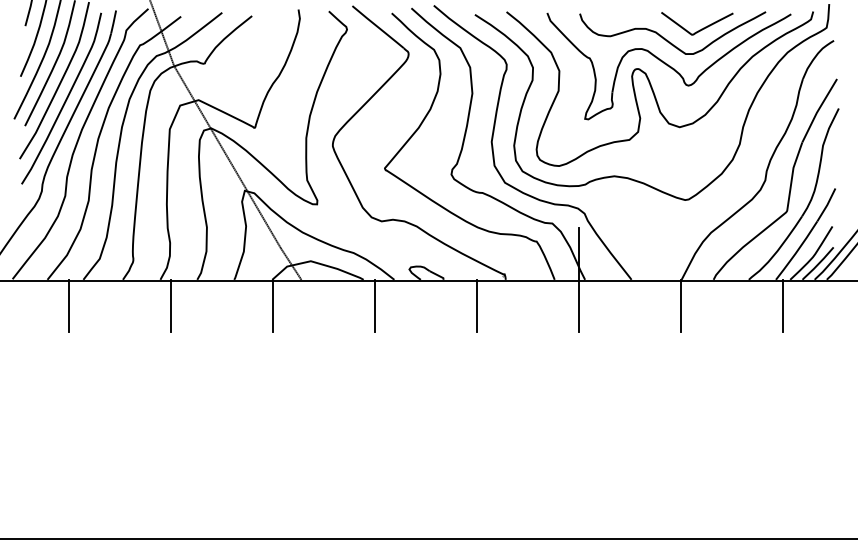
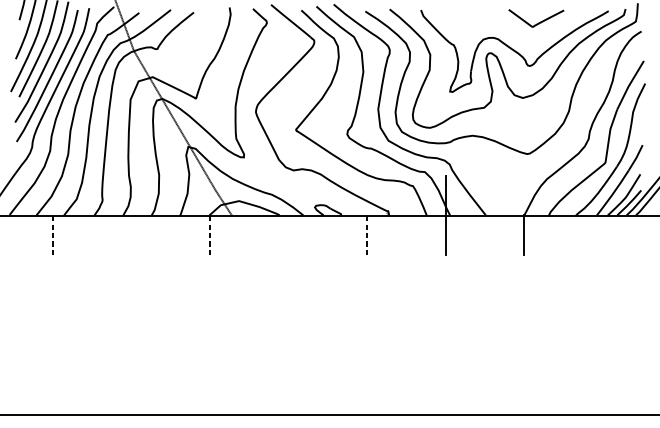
curve: (667, 39) -> (513, 30), removed
line: (69, 305) -> (53, 235), solid -> dashed
line: (171, 305) -> (131, 235), removed
line: (273, 305) -> (210, 235), solid -> dashed
line: (375, 305) -> (288, 235), removed
line: (477, 305) -> (367, 235), solid -> dashed
line: (783, 305) -> (602, 235), removed

